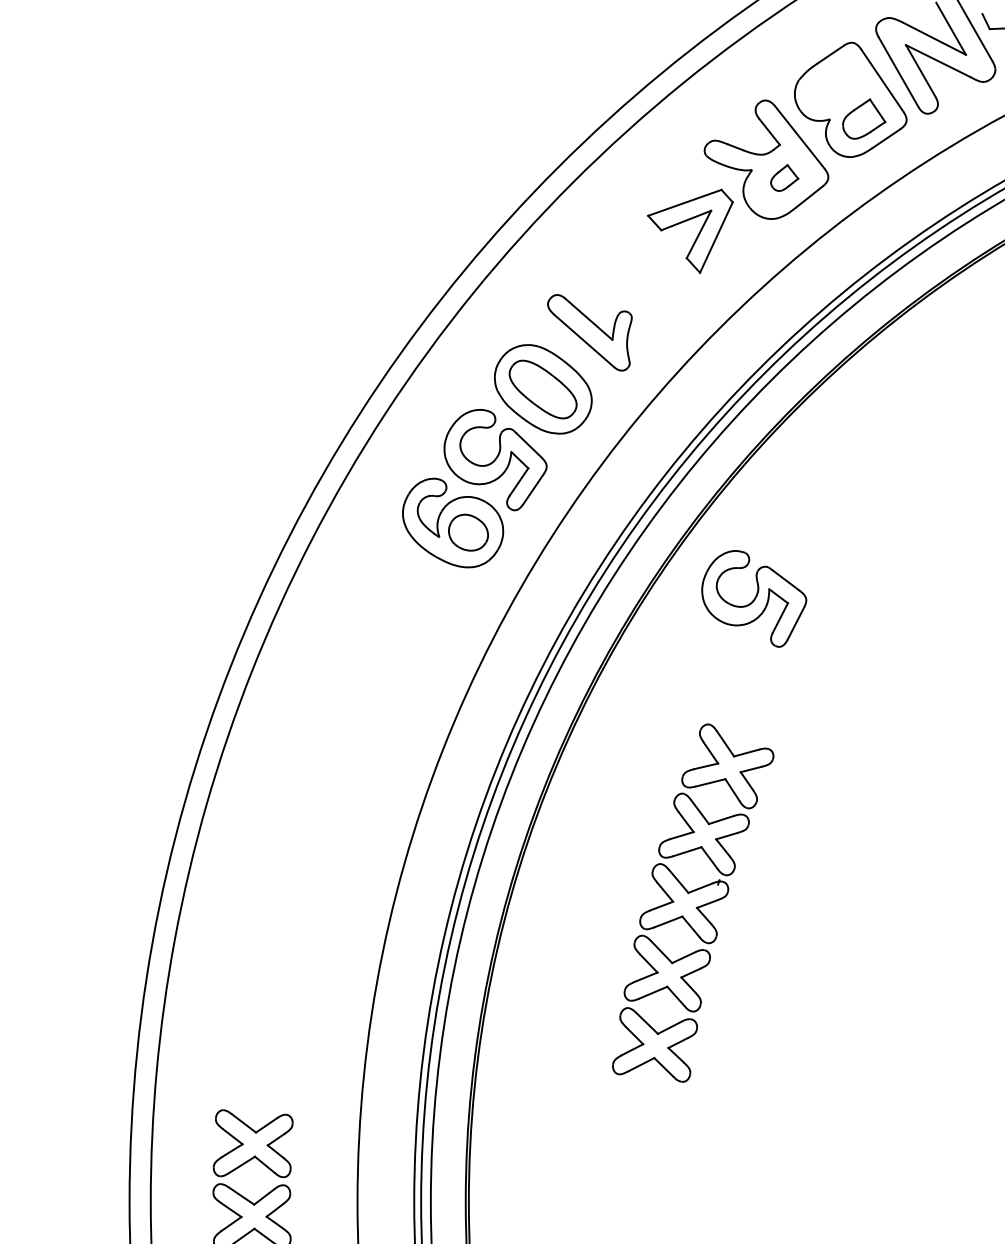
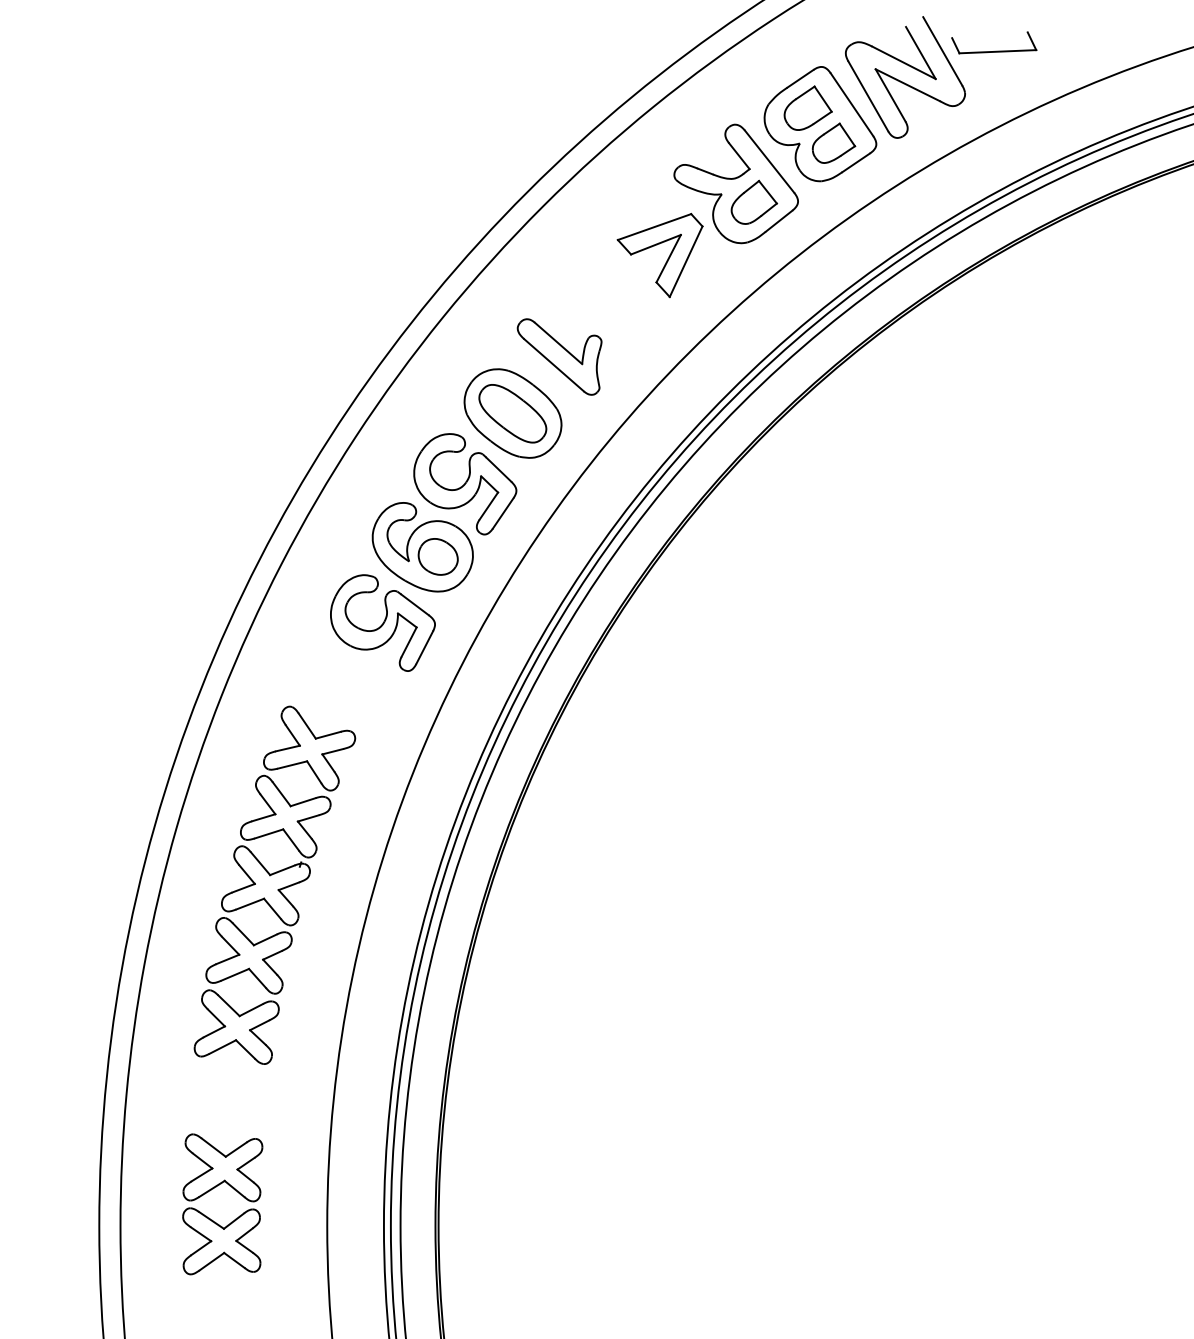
part: (837, 83) -> (807, 107), added
part: (784, 177) -> (754, 201), size x1.67
part: (753, 598) -> (382, 622), moved
part: (692, 902) -> (274, 884), moved

